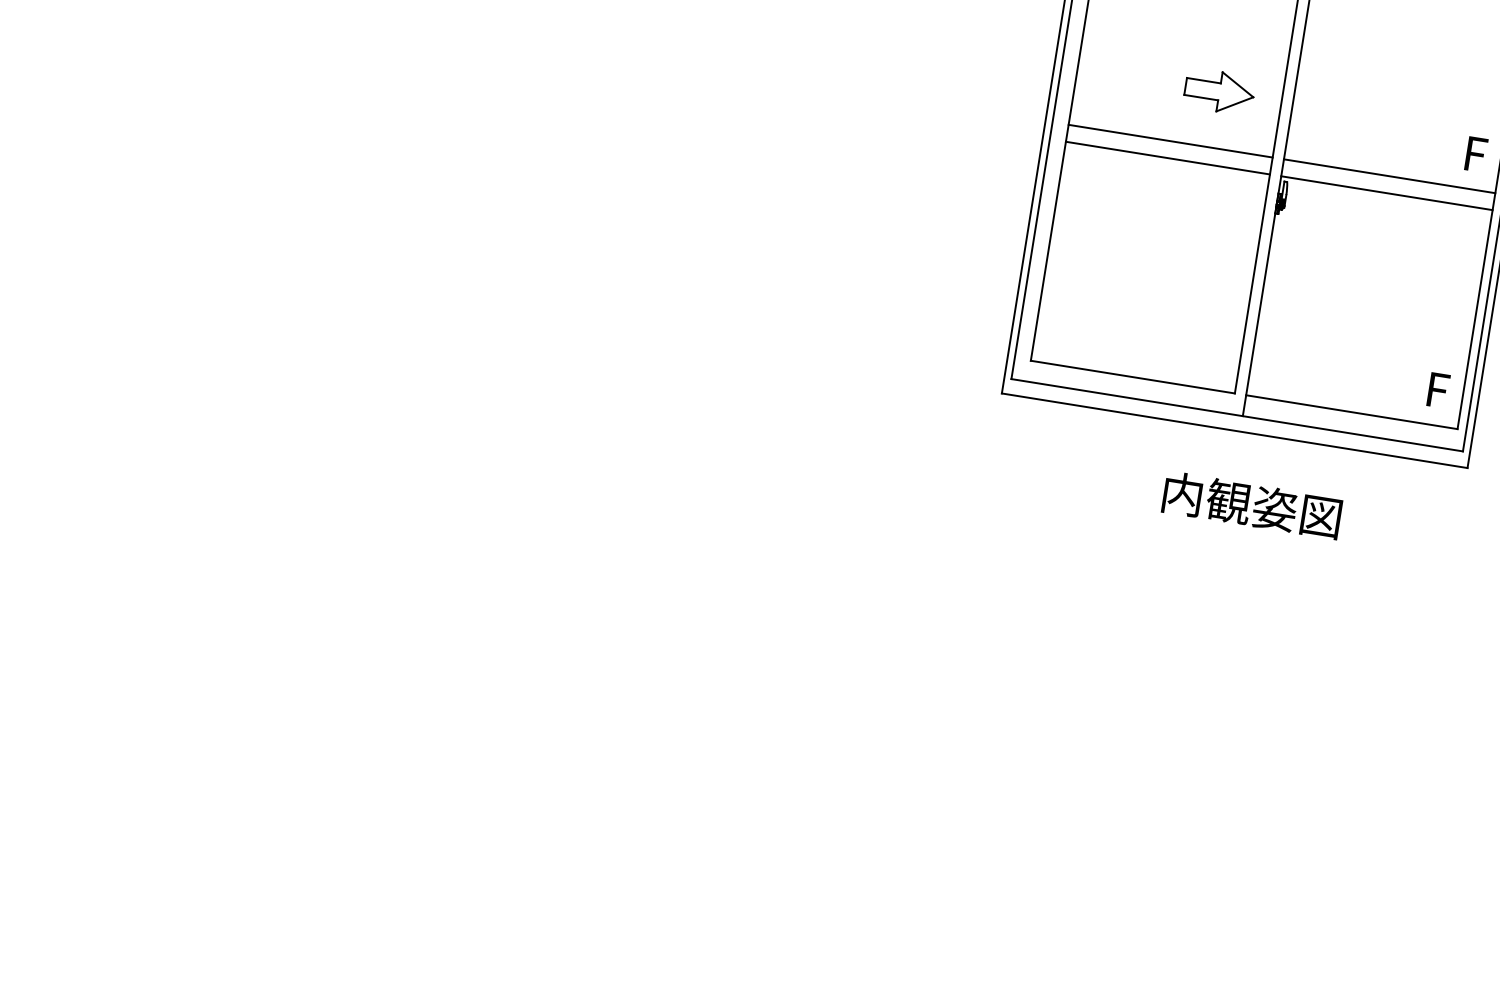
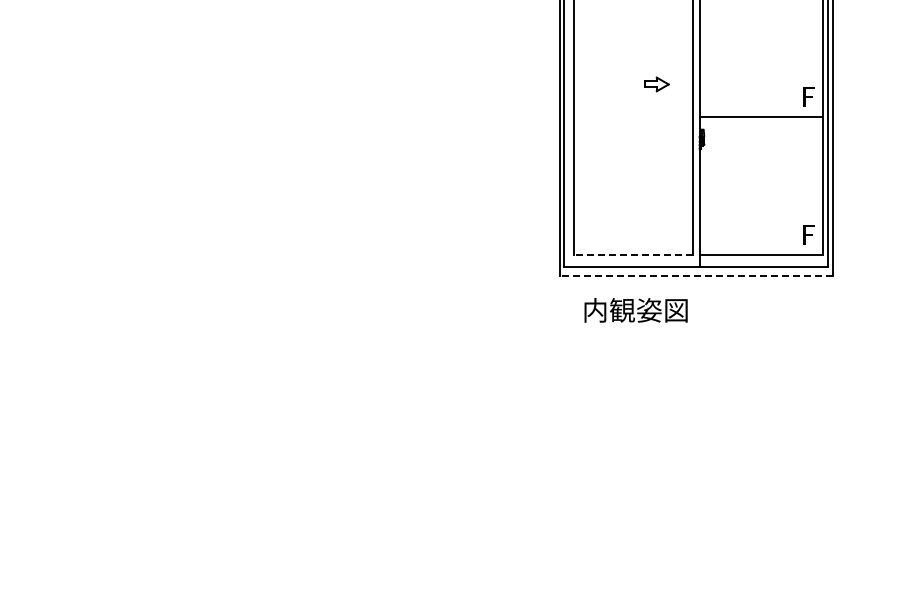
part: (1219, 91) -> (656, 84), size x0.6
line: (1169, 141) -> (632, 117), removed
line: (1166, 157) -> (632, 126), removed
line: (1387, 192) -> (761, 126), removed
line: (1133, 377) -> (633, 255), solid -> dashed
line: (1233, 430) -> (695, 276), solid -> dashed
text: (1251, 505) -> (635, 310), moved

